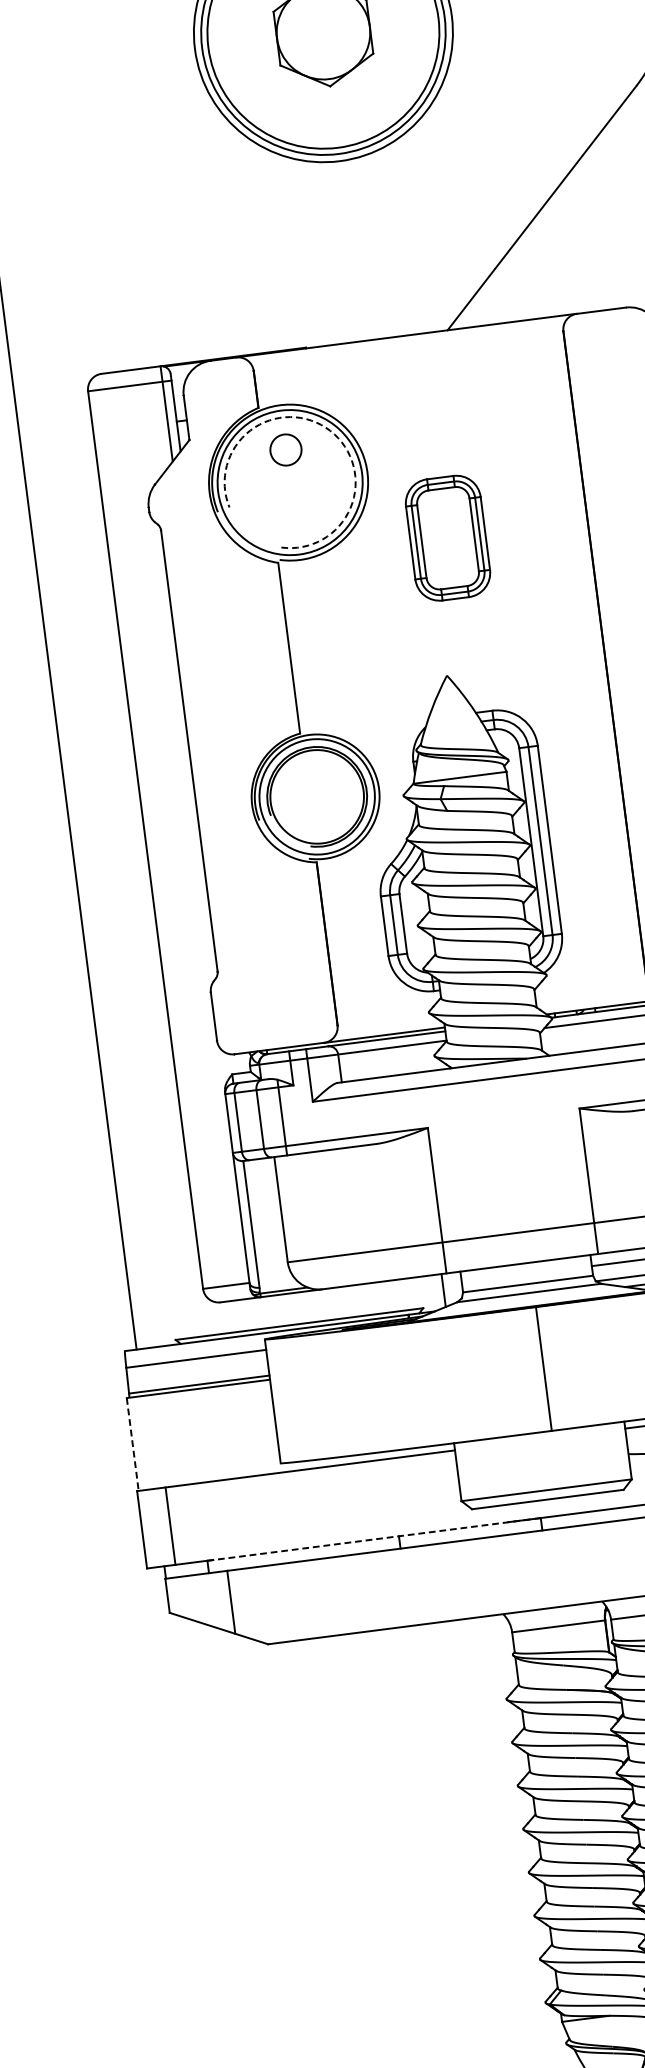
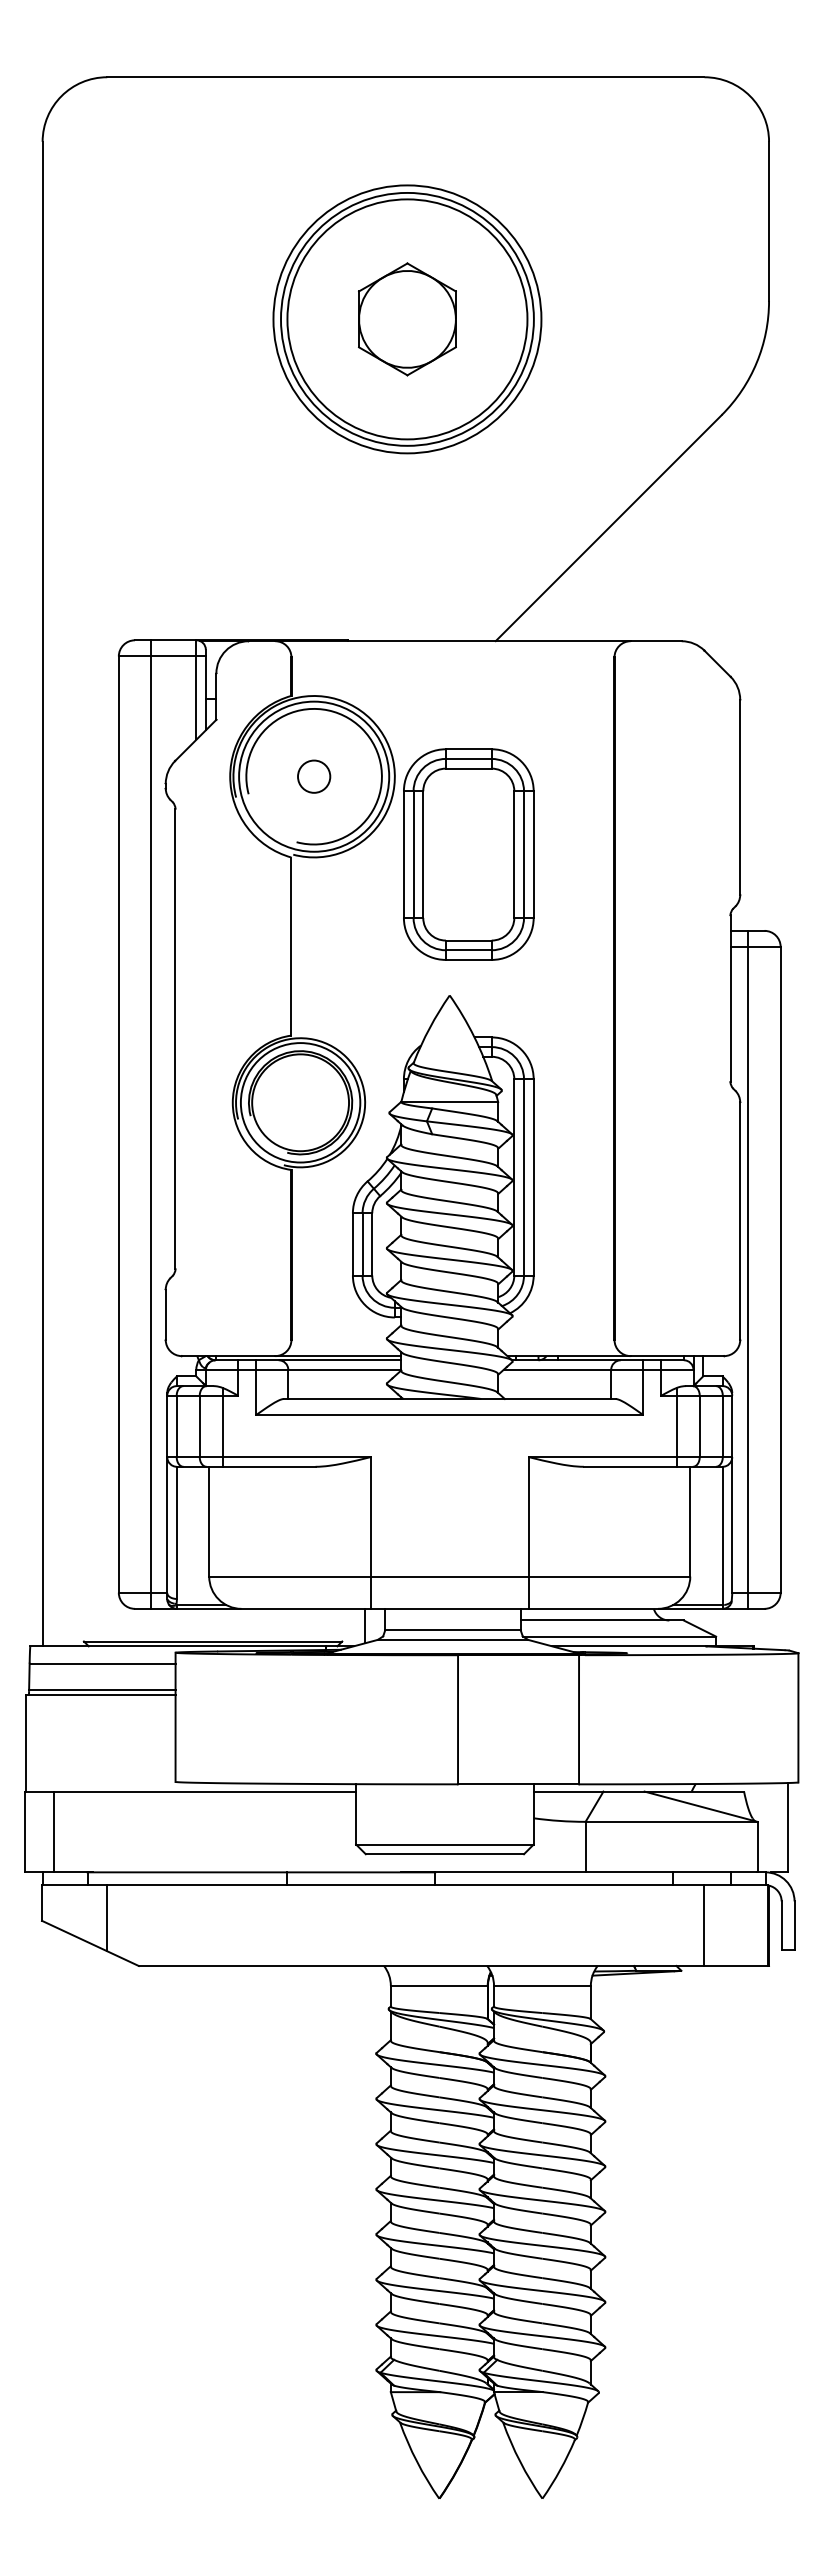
arc: (330, 430) -> (362, 728), dashed -> solid
circle: (286, 449) -> (314, 776), moved
part: (447, 538) -> (468, 854), size x1.67
line: (176, 836) -> (151, 1124), added
line: (133, 1444) -> (26, 1743), dashed -> solid
line: (374, 1539) -> (261, 1872), dashed -> solid

